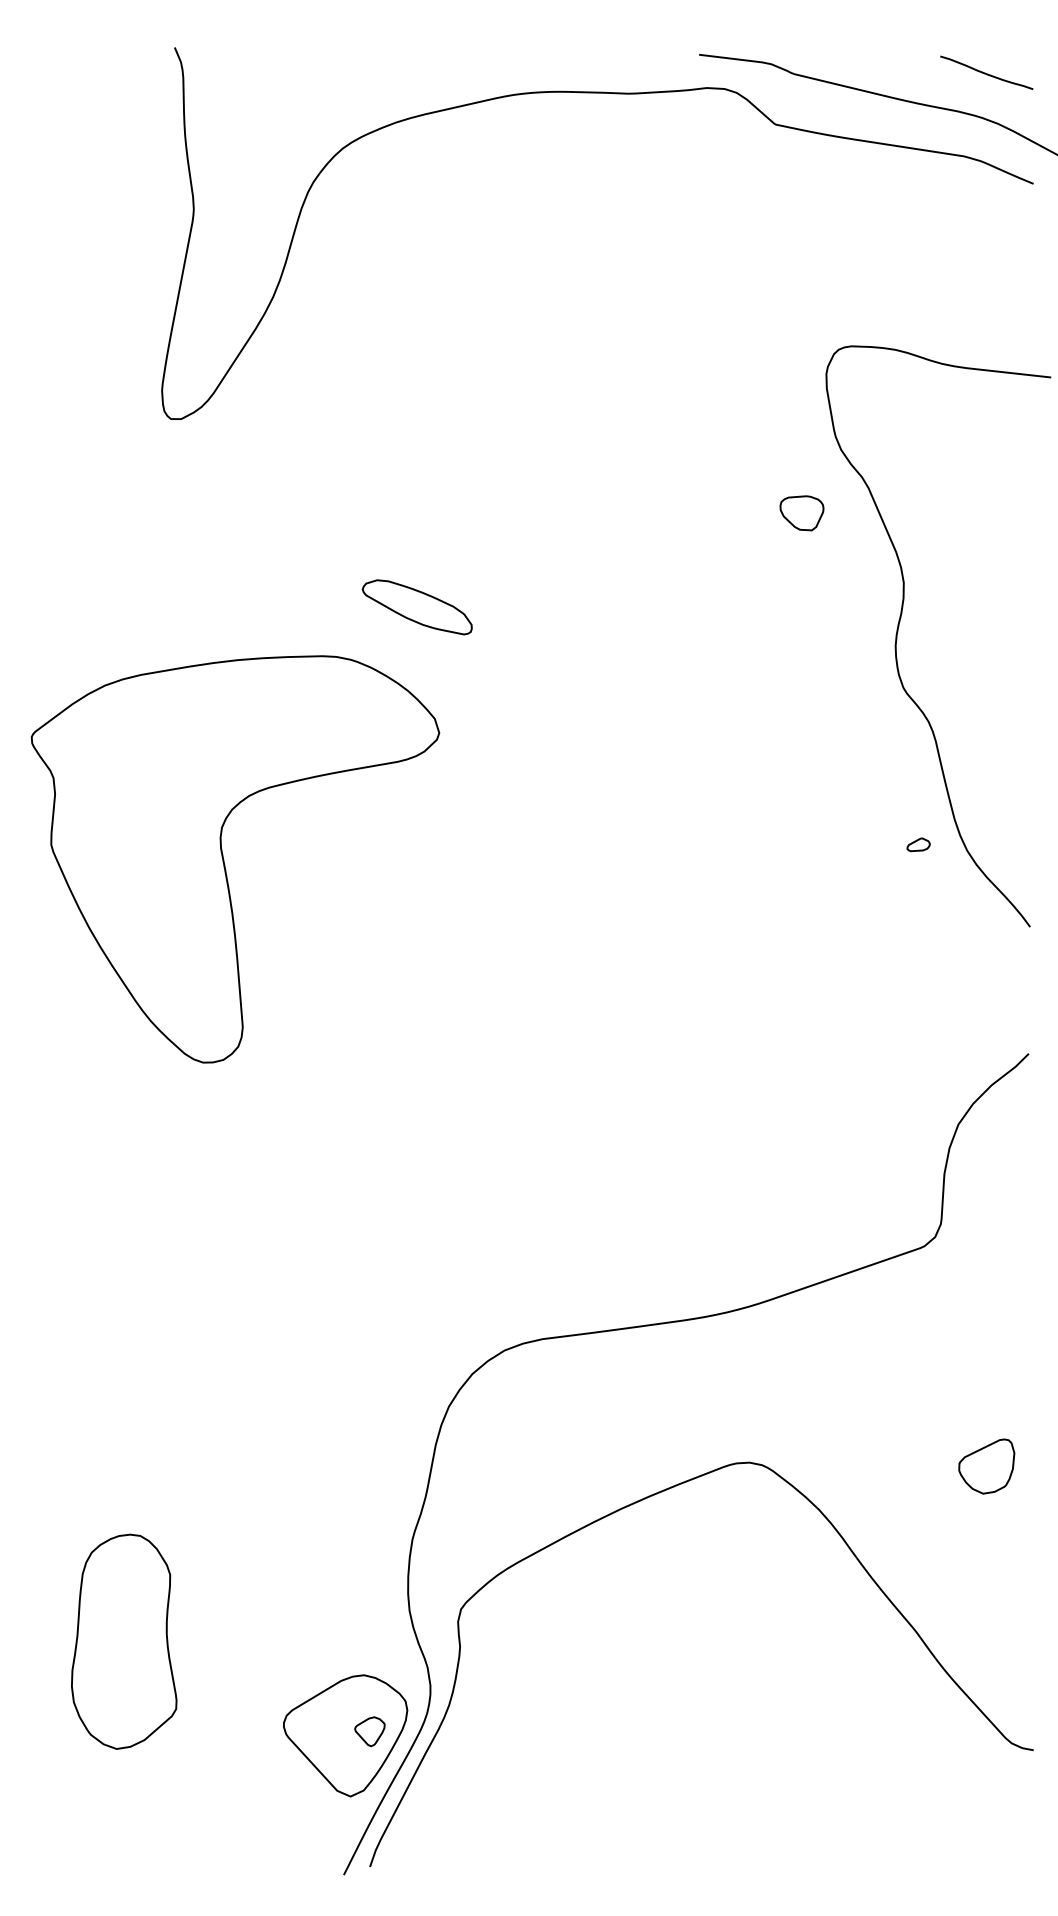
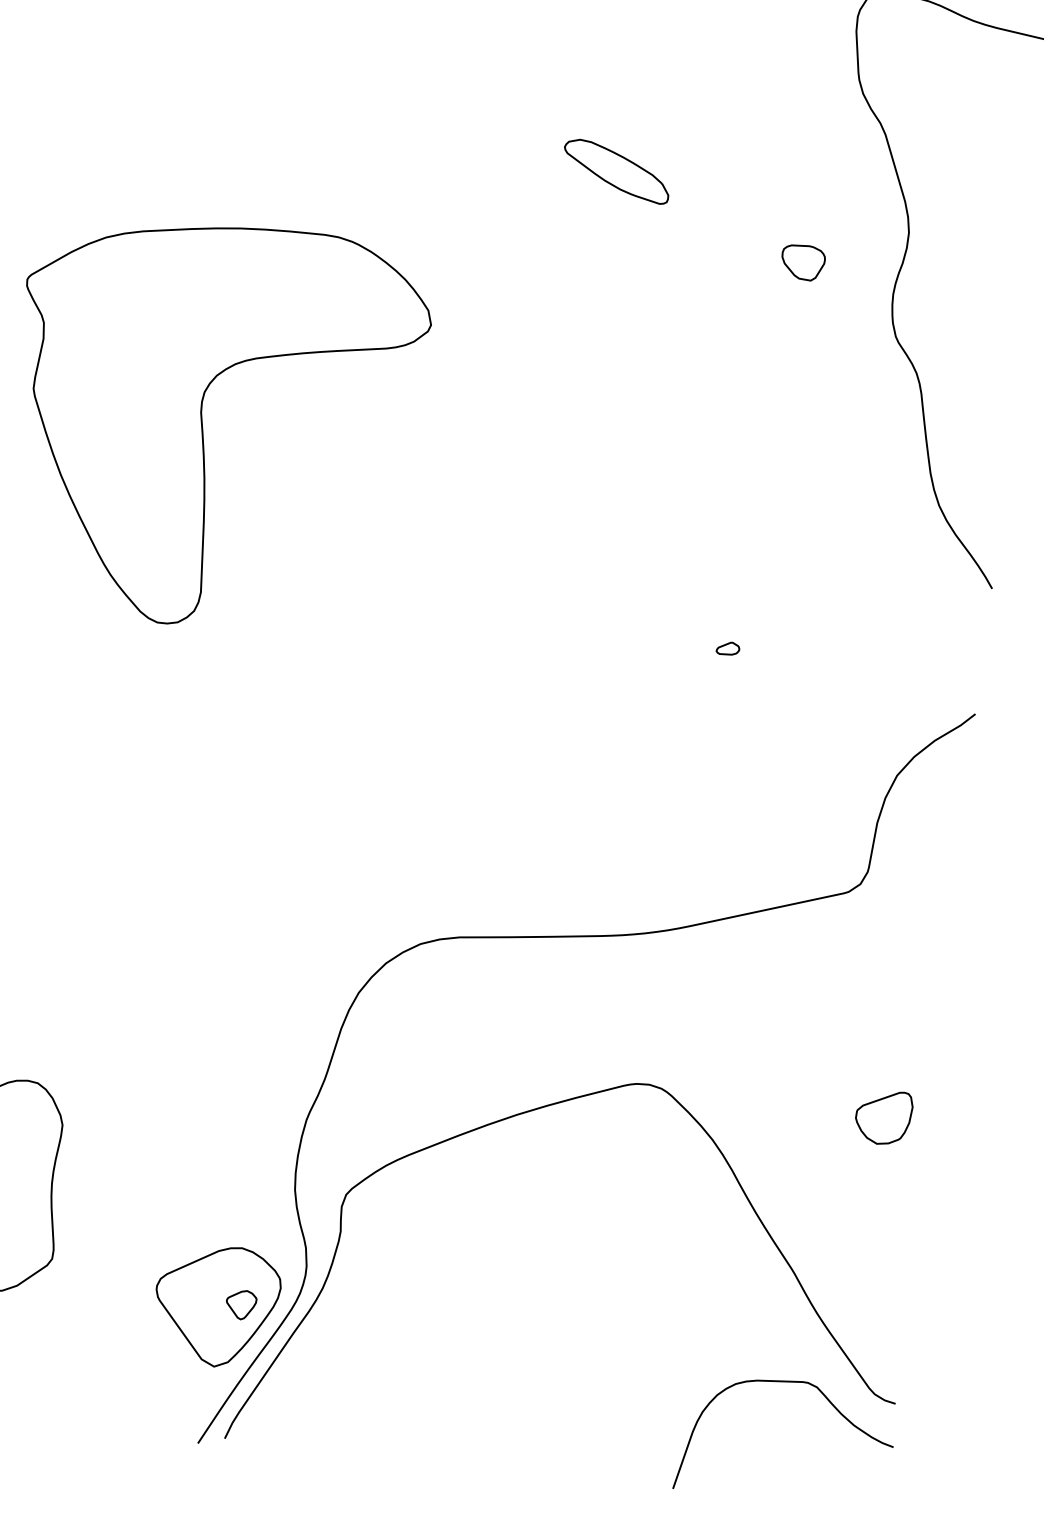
part: (801, 513) -> (802, 262), moved
part: (416, 607) -> (615, 171), moved
part: (918, 844) -> (728, 648), moved
curve: (924, 1742) -> (788, 1382), added

